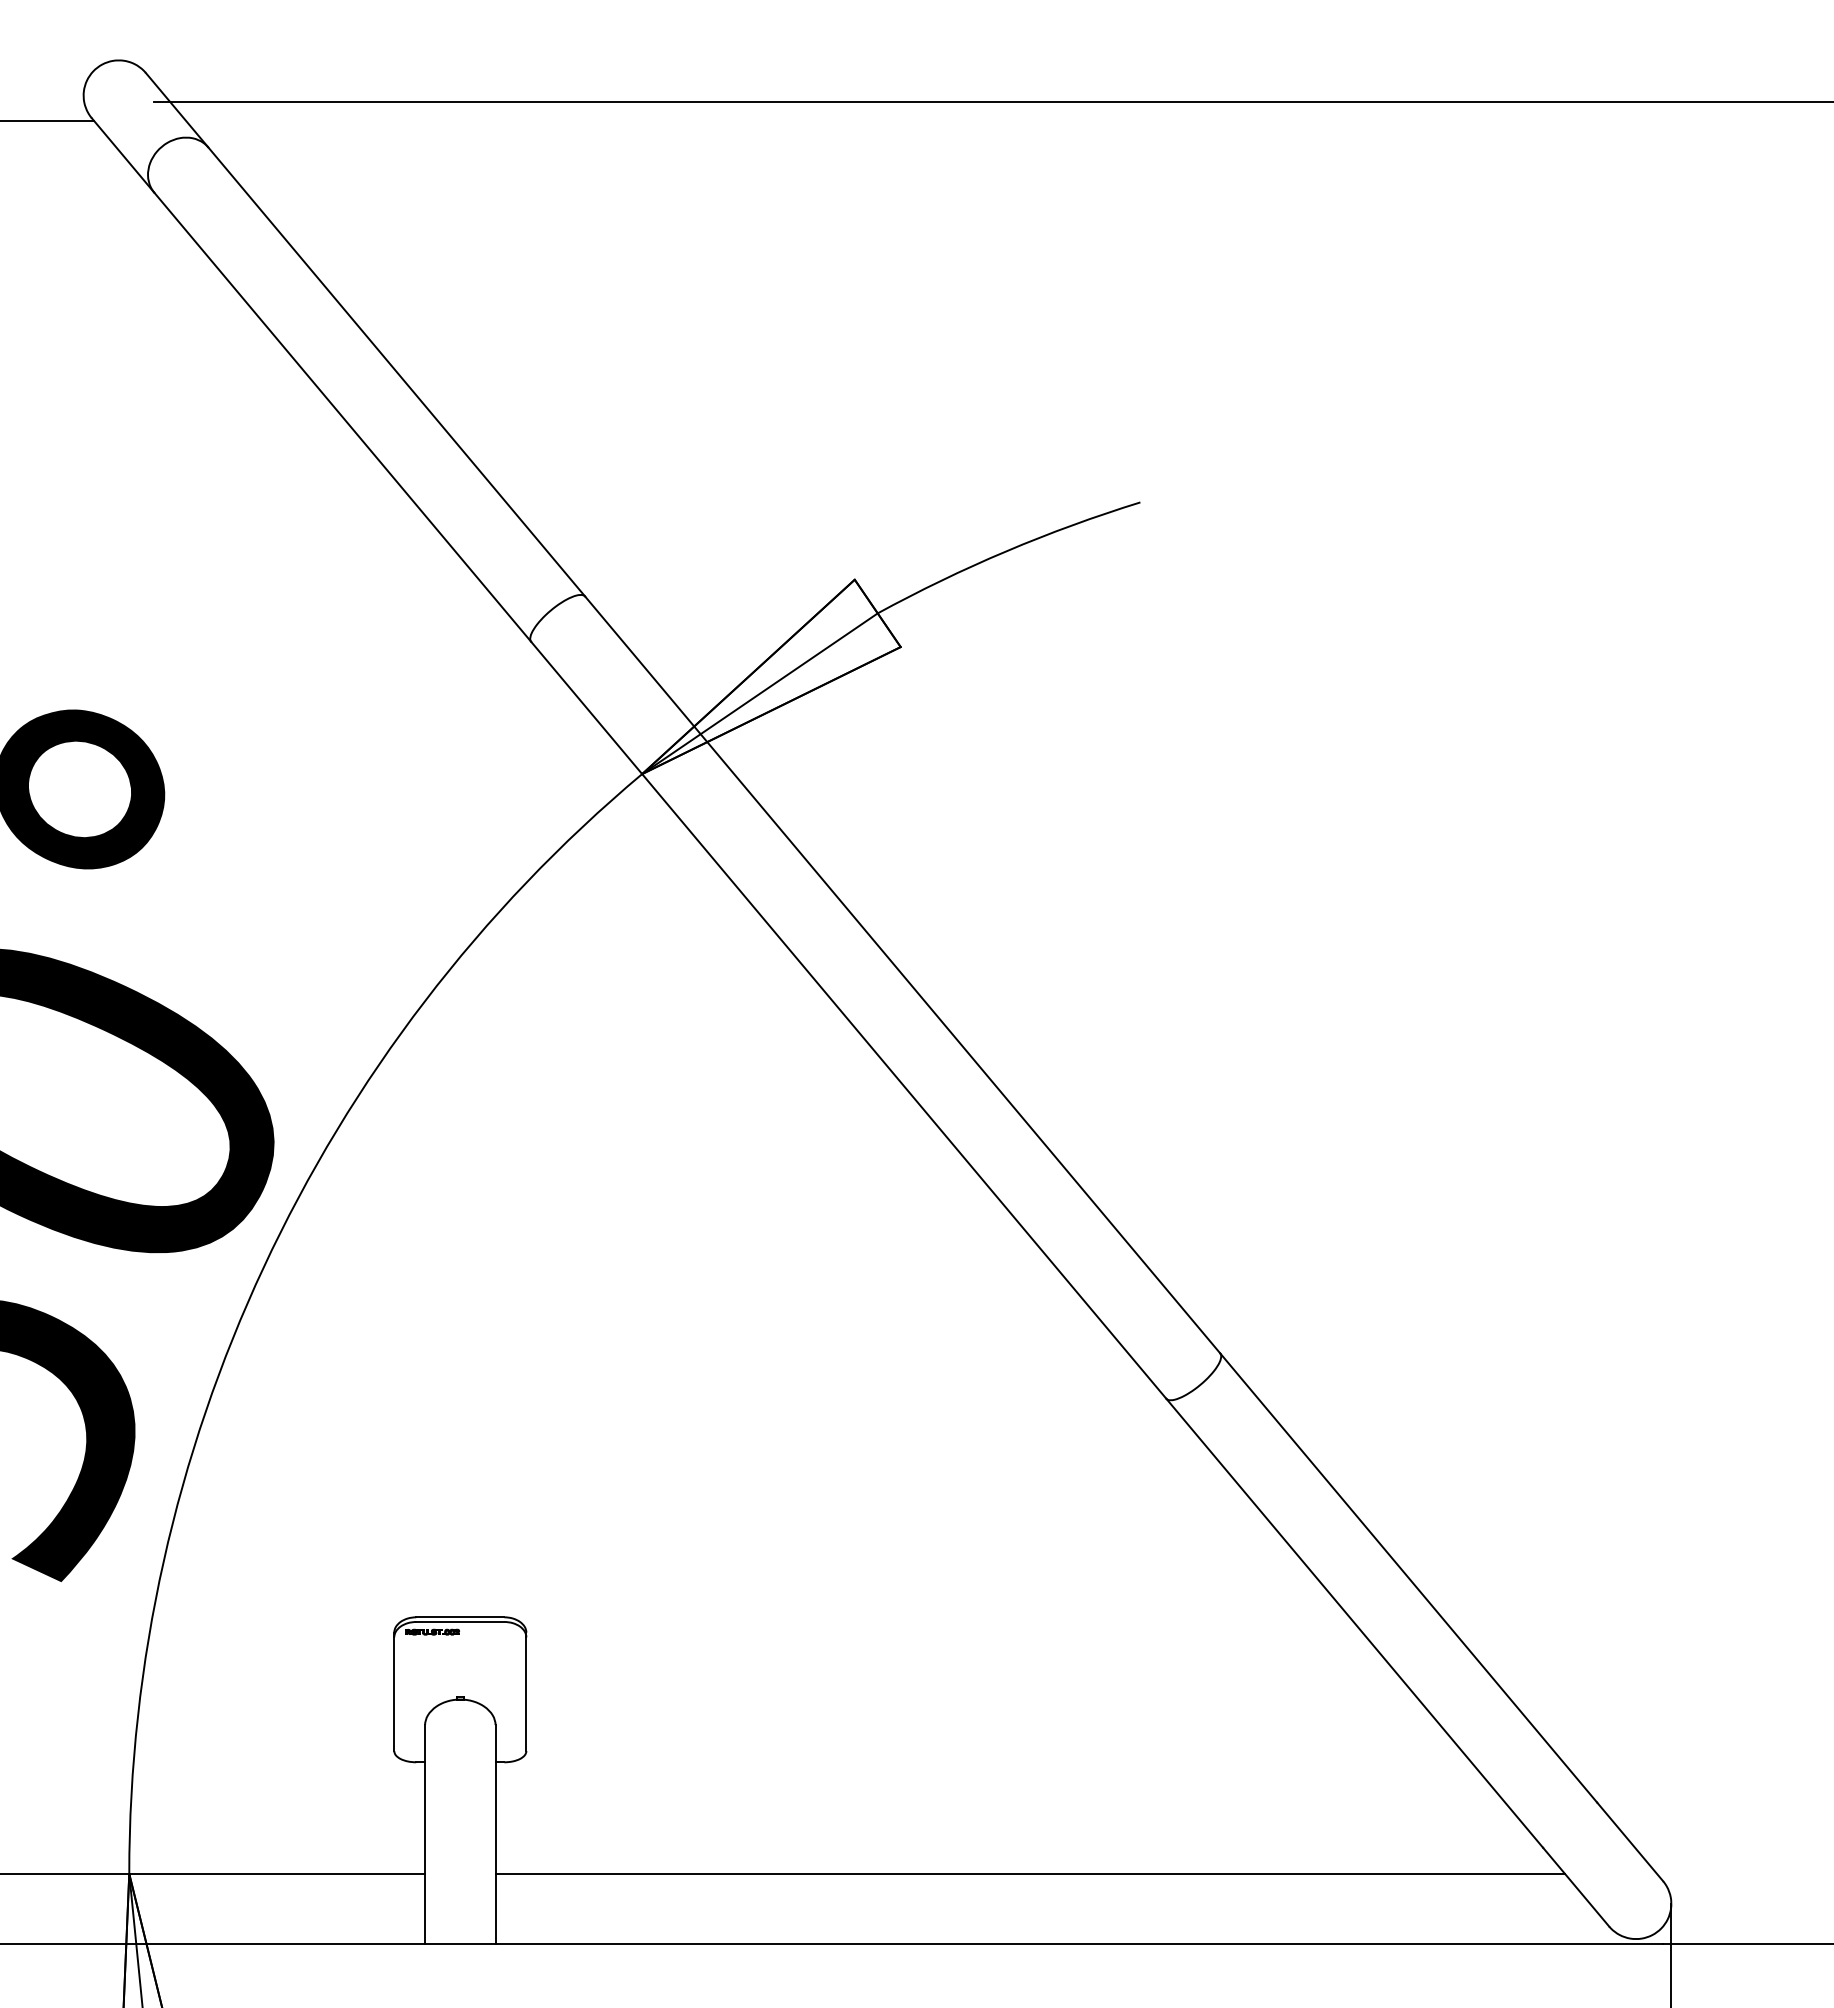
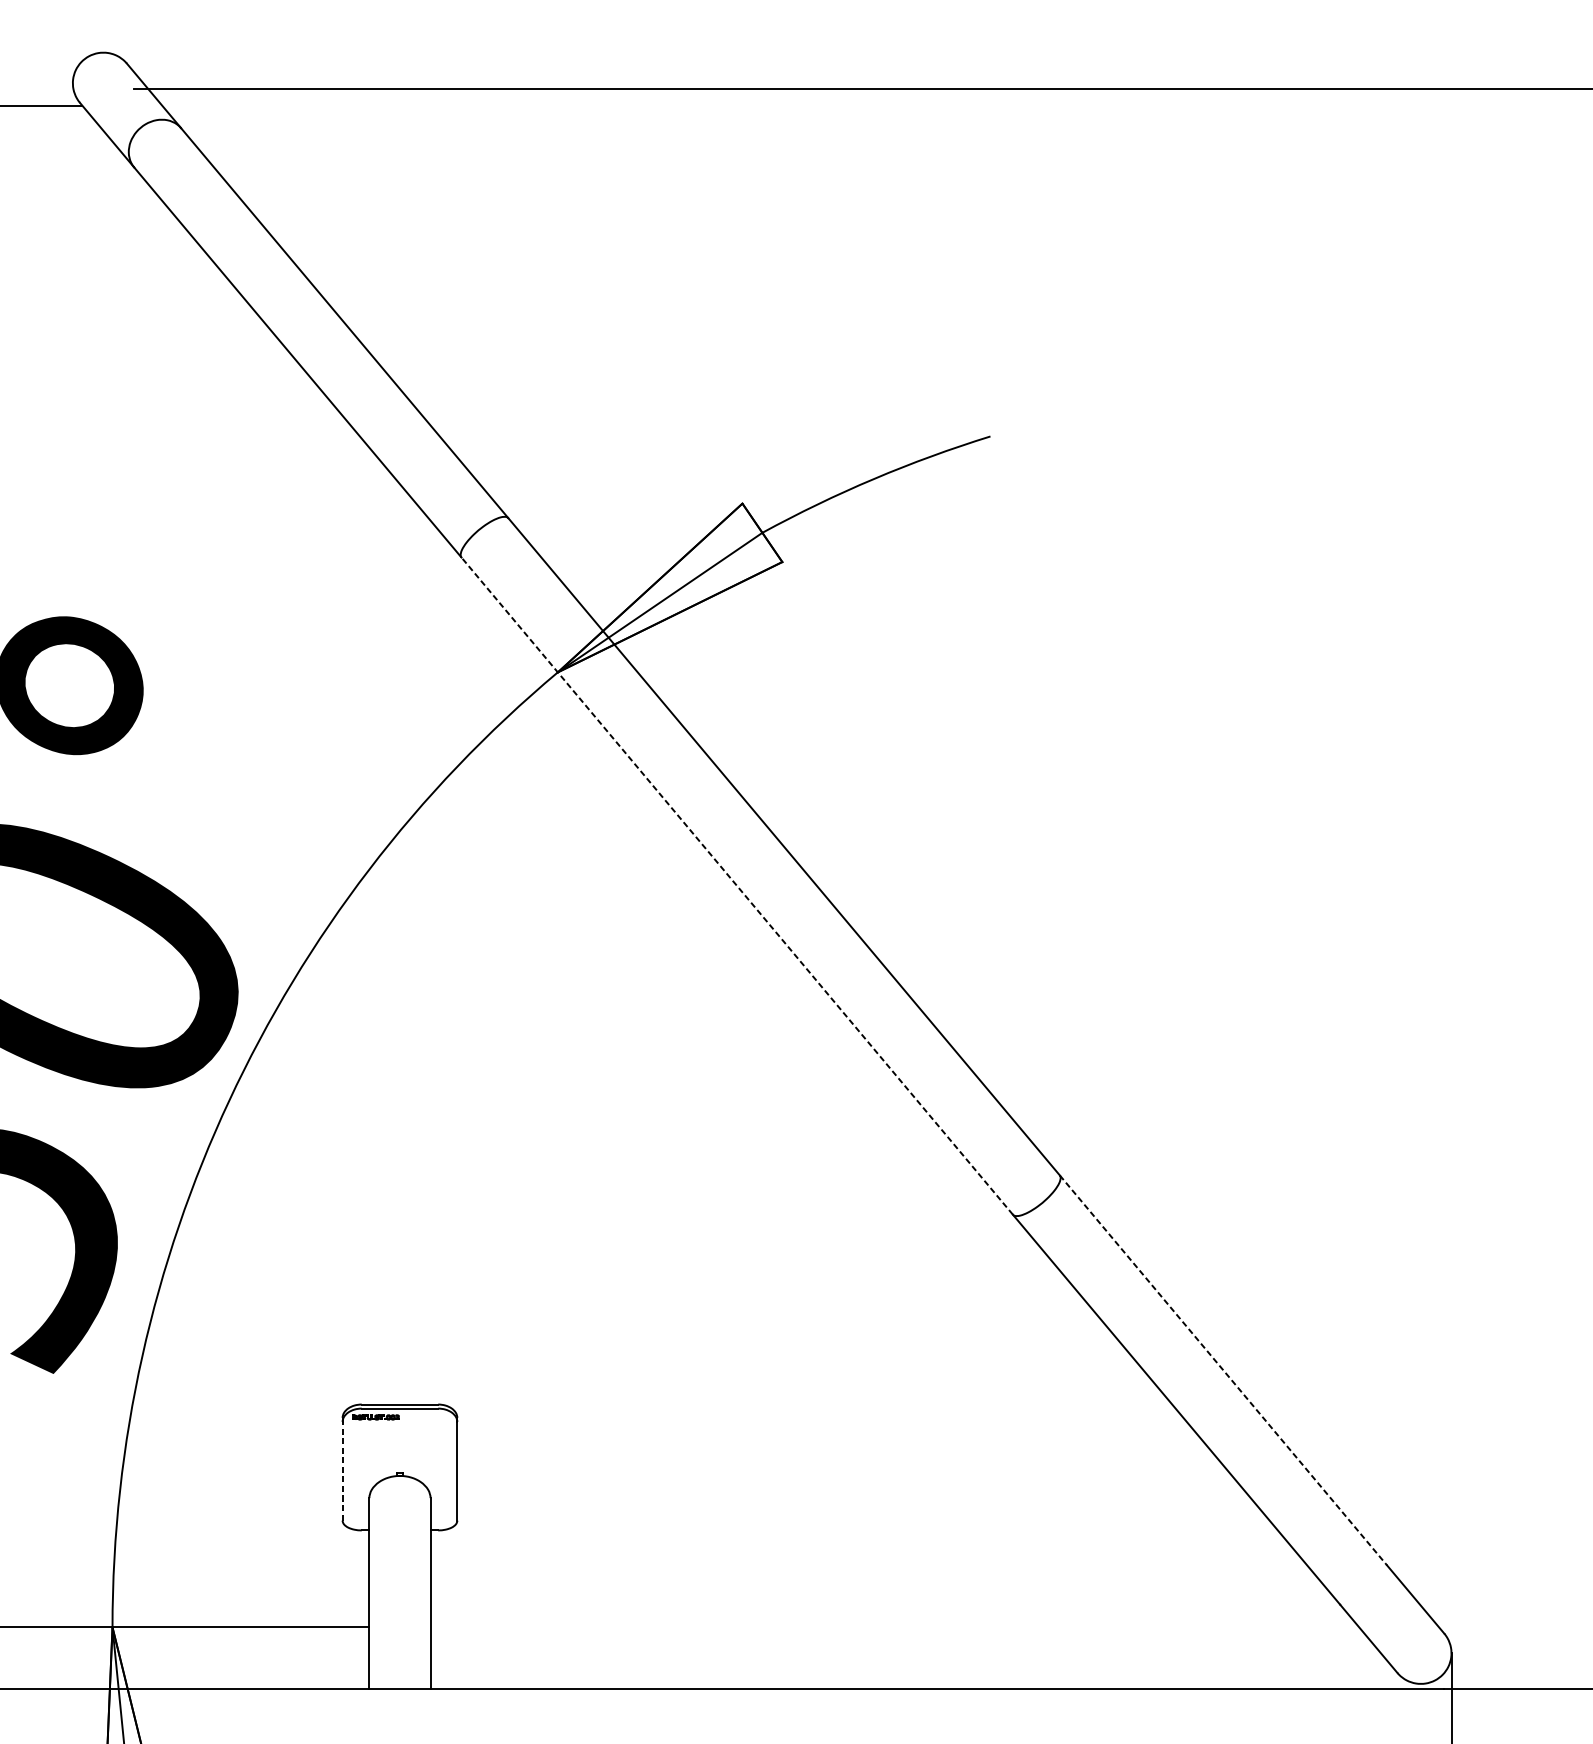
line: (848, 1020) -> (737, 886), solid -> dashed
line: (1409, 1578) -> (1224, 1370), solid -> dashed
line: (394, 1694) -> (342, 1471), solid -> dashed
line: (1030, 1873) -> (895, 1626), removed

